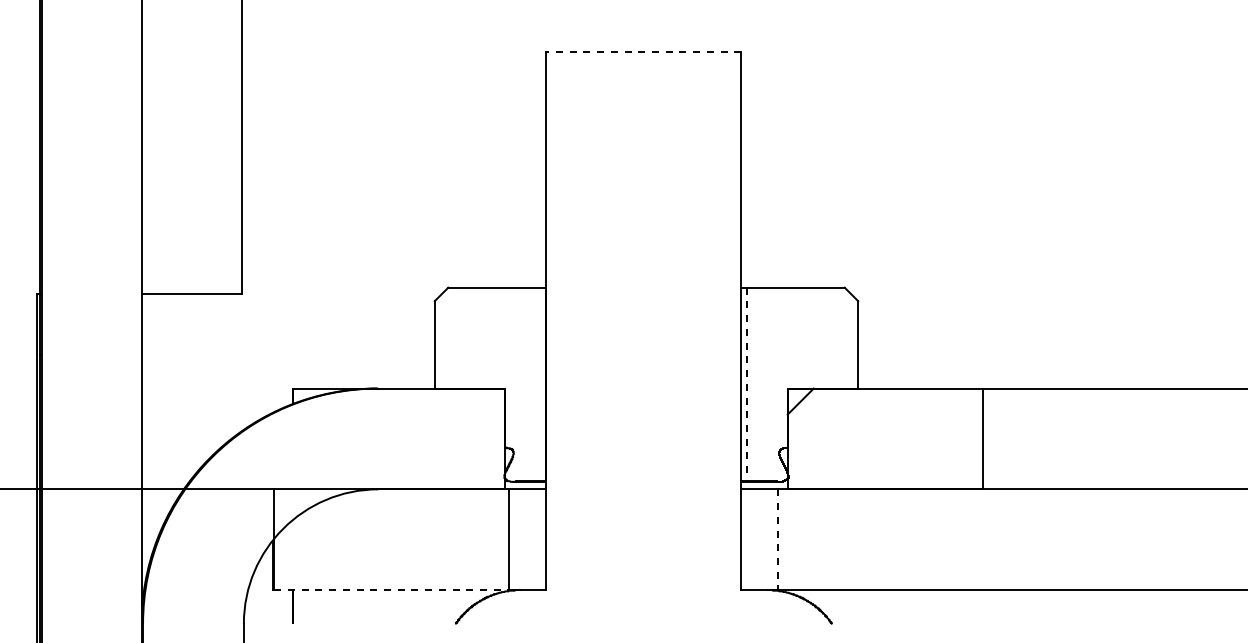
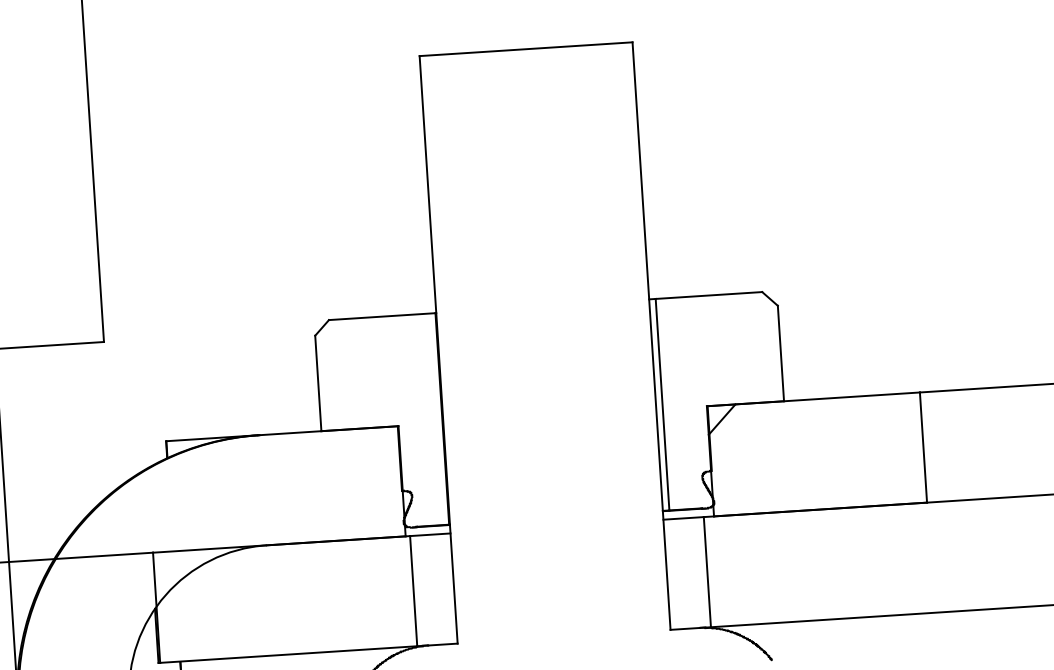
line: (643, 52) -> (525, 49), dashed -> solid
line: (747, 384) -> (662, 404), dashed -> solid
line: (778, 540) -> (707, 572), dashed -> solid
line: (391, 590) -> (288, 654), dashed -> solid

